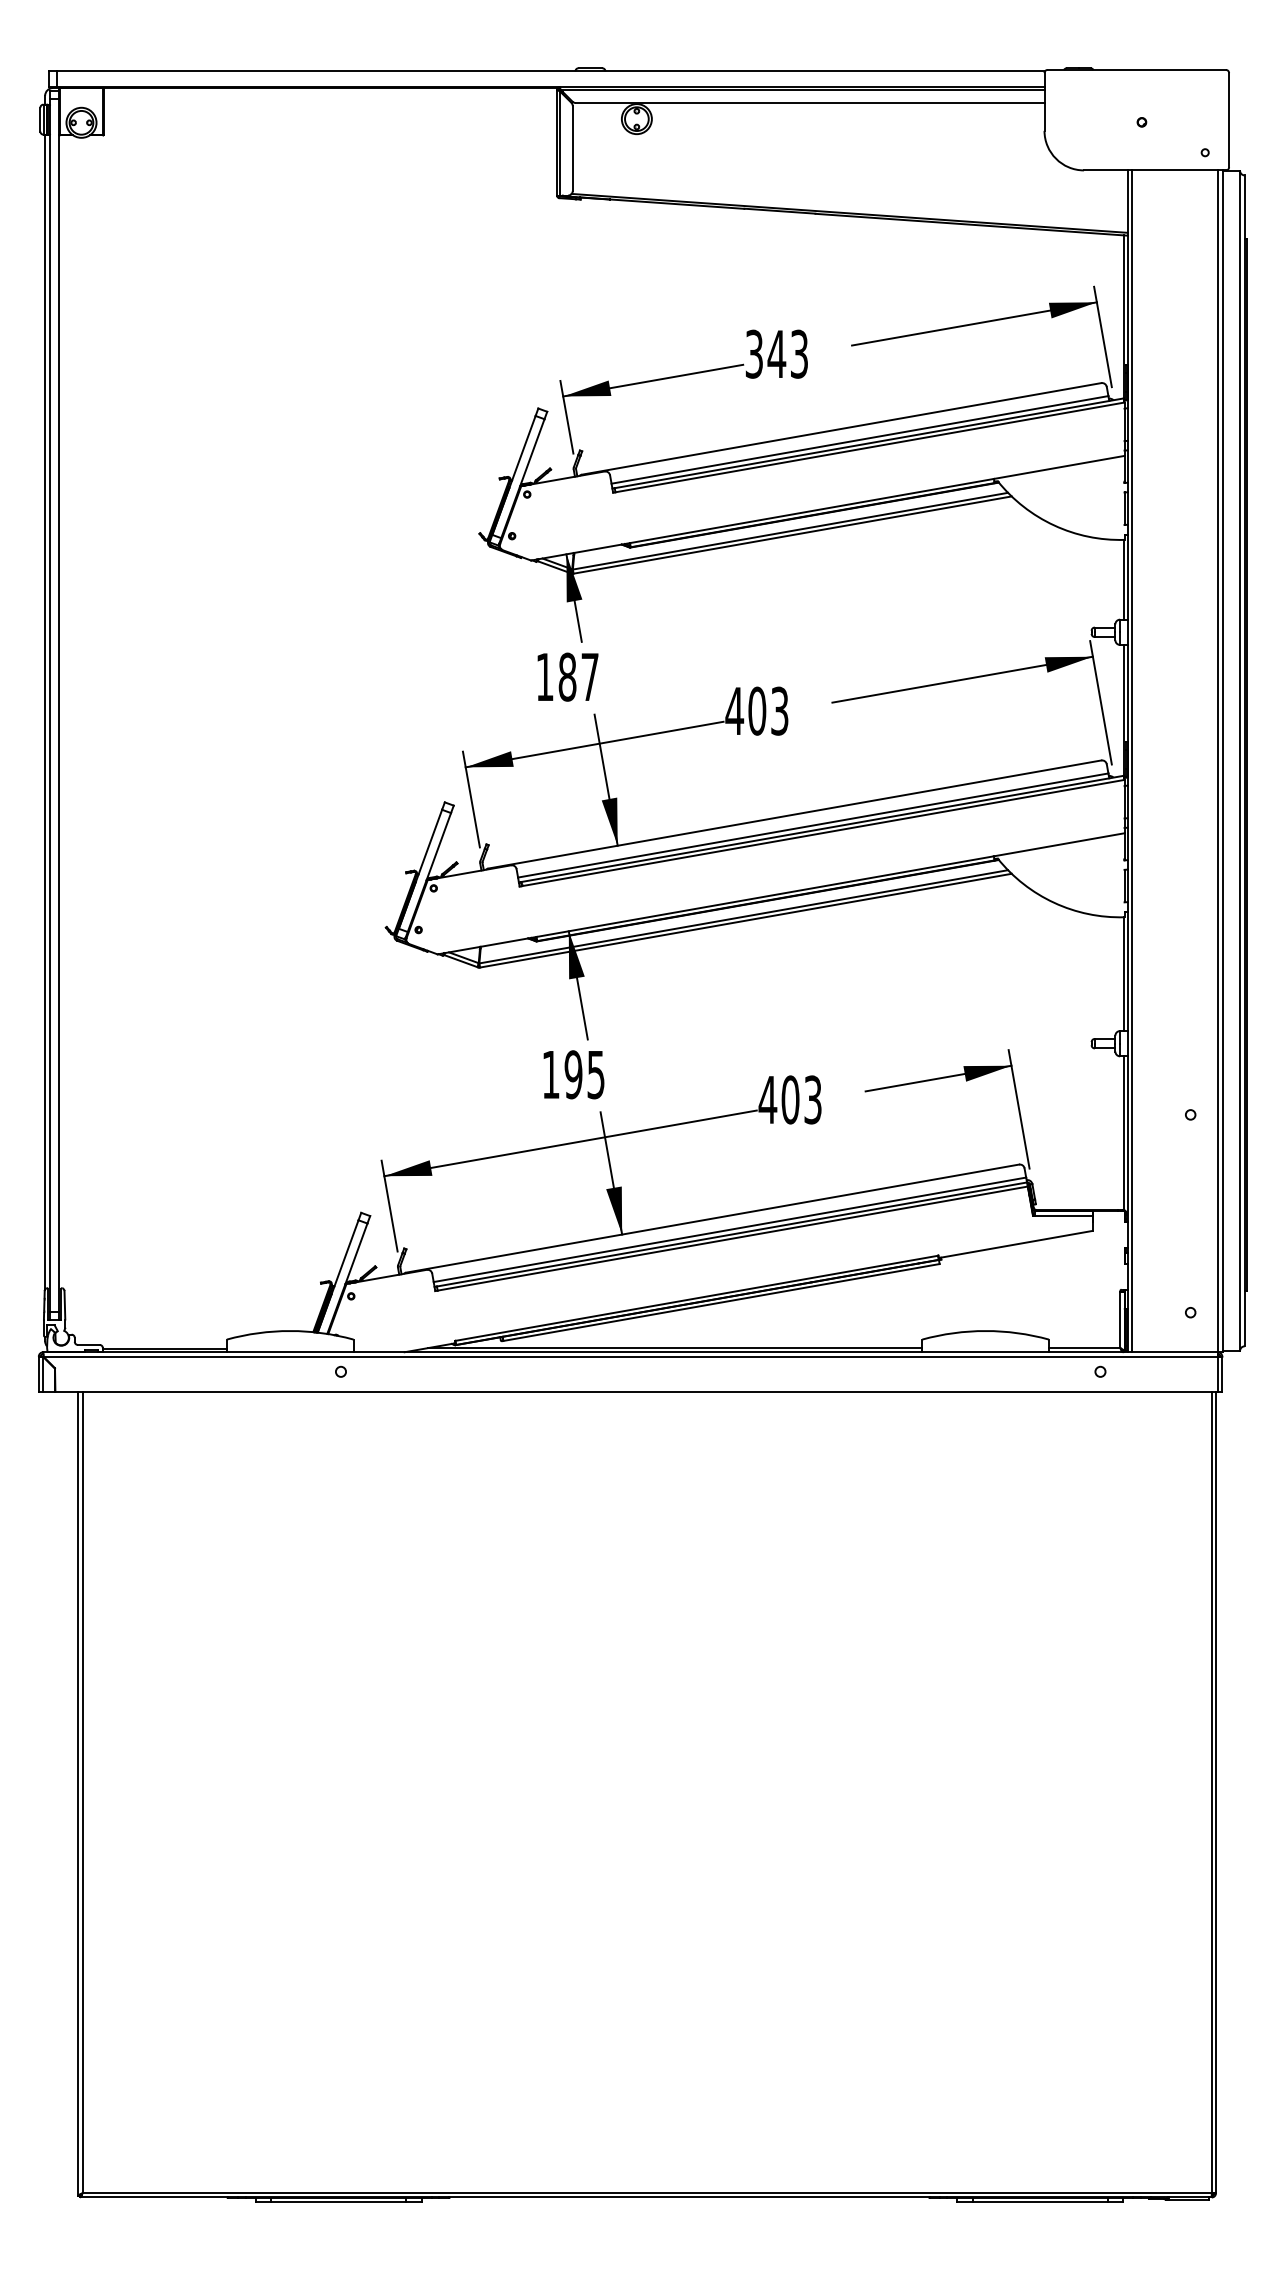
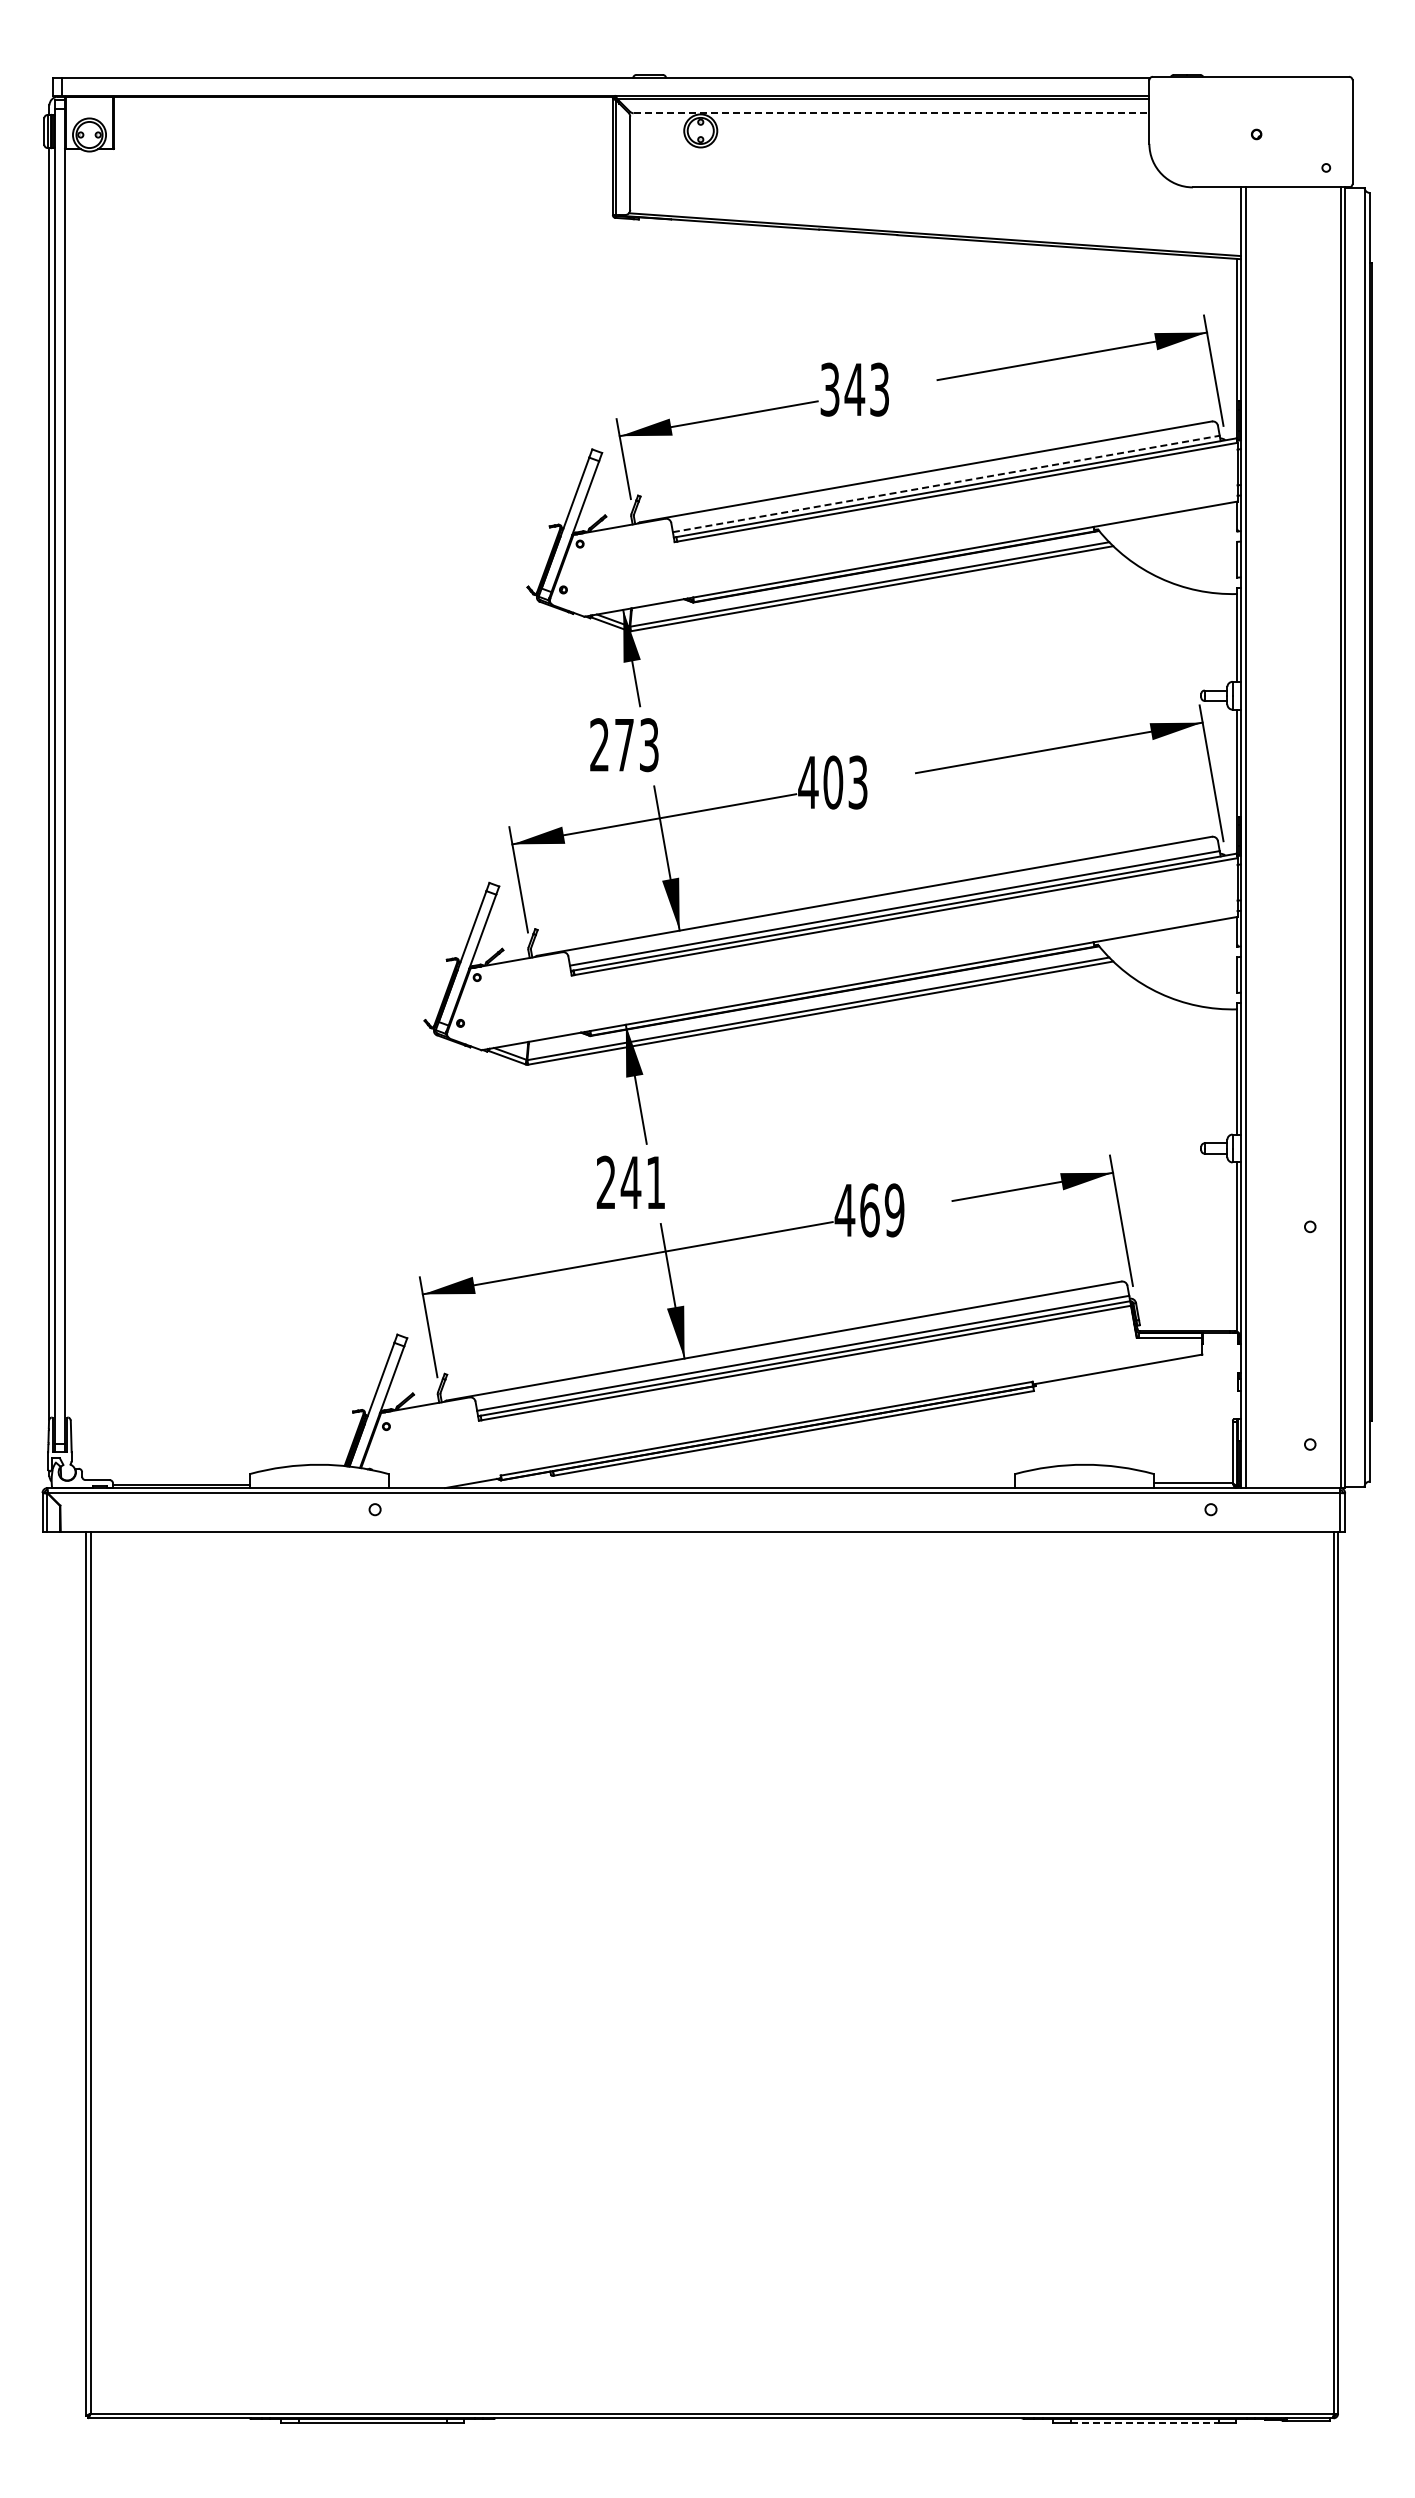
line: (810, 103) -> (891, 113), solid -> dashed
line: (860, 439) -> (946, 483), solid -> dashed
text: (567, 677) -> (624, 745), 187 -> 273
text: (573, 1074) -> (630, 1182), 195 -> 241
text: (802, 1100) -> (882, 1210), 403 -> 469
line: (674, 1348) -> (742, 1483), removed
line: (1040, 2202) -> (1145, 2423), solid -> dashed

